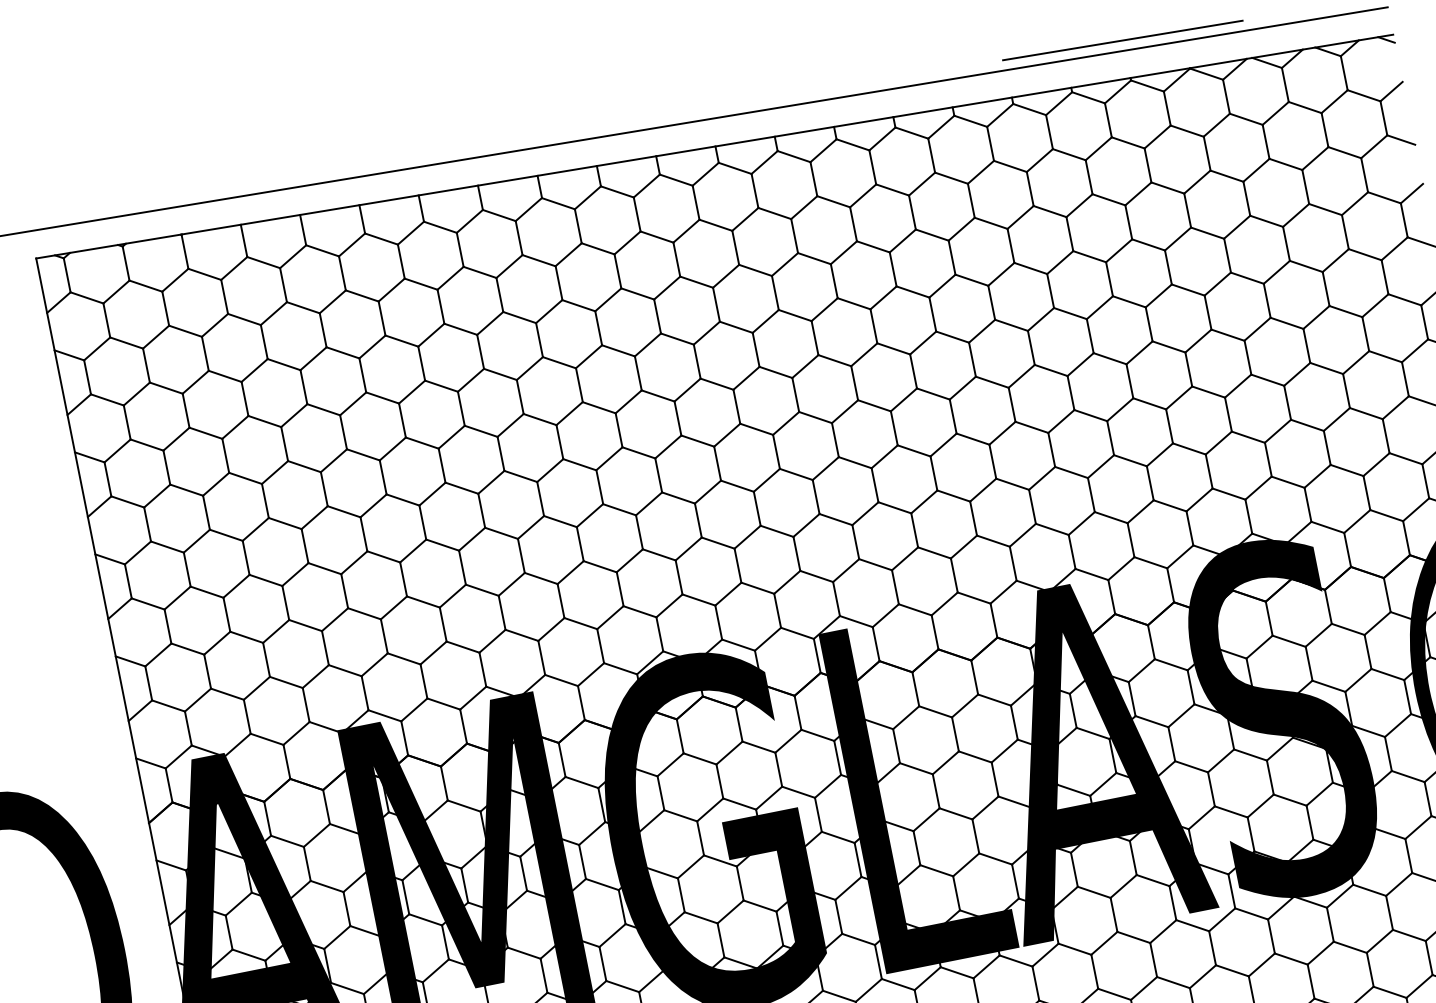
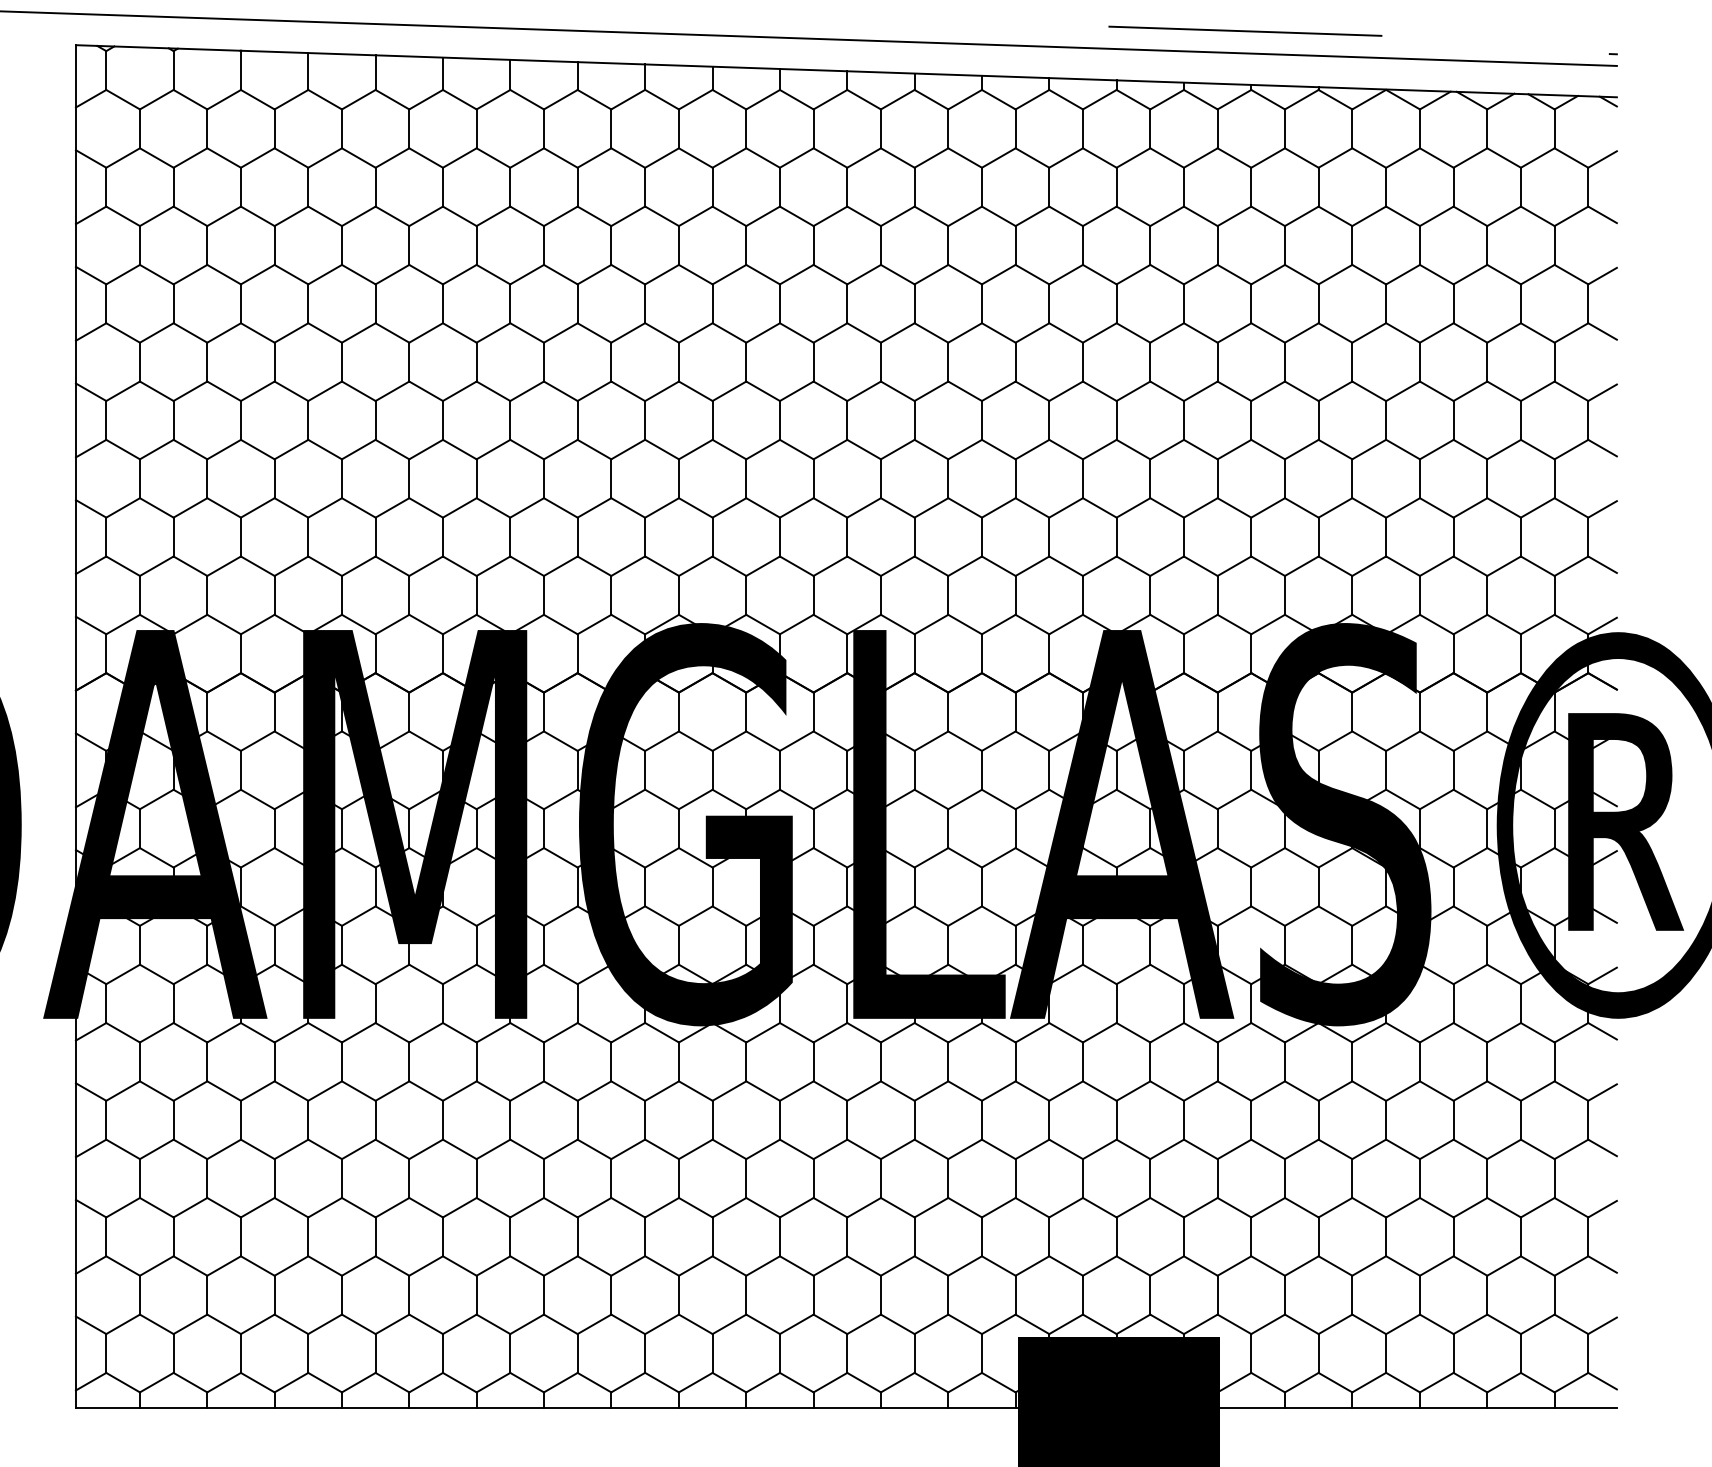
line: (1122, 39) -> (1245, 30), moved

